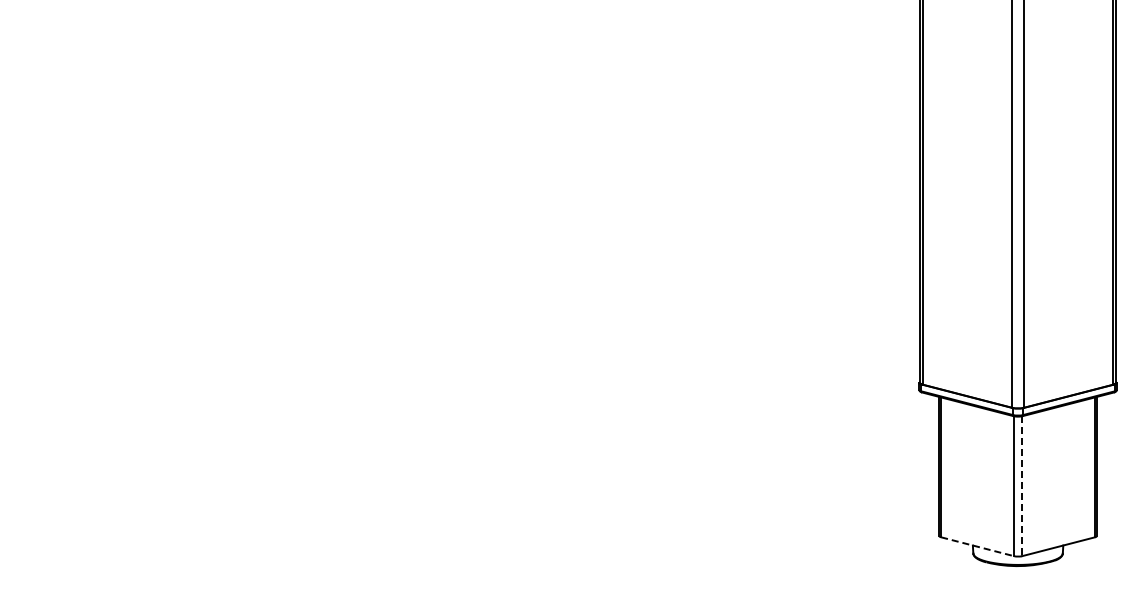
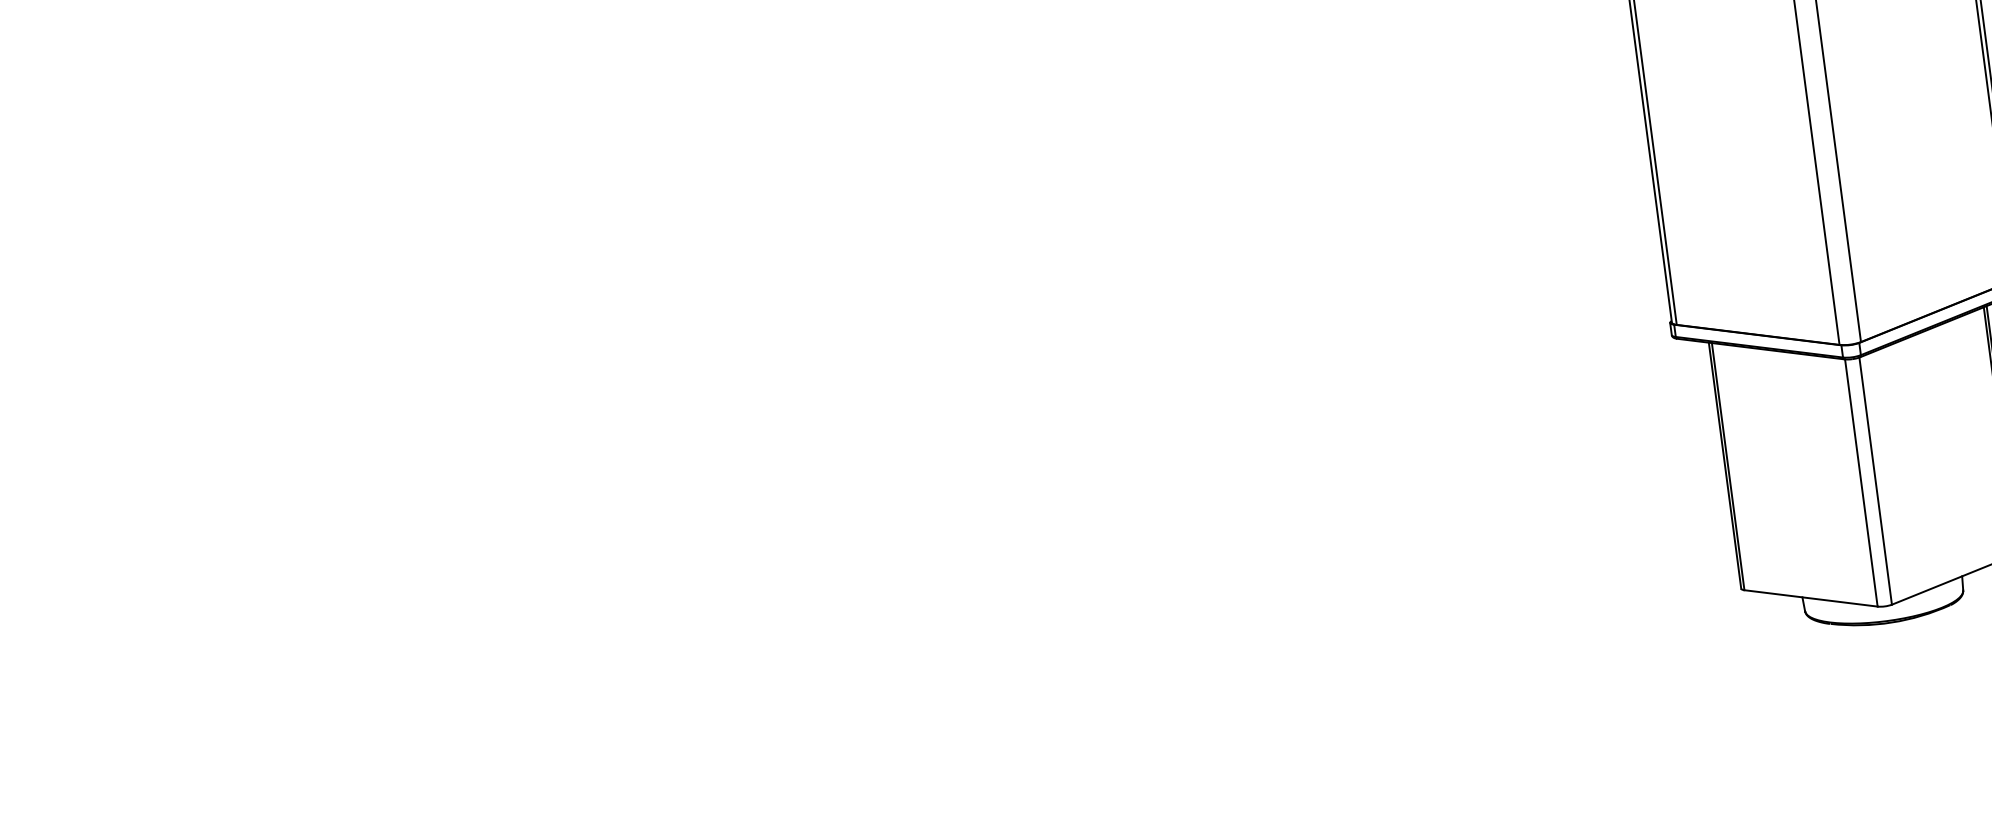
line: (1022, 486) -> (1876, 481), dashed -> solid
line: (977, 546) -> (1810, 598), dashed -> solid

